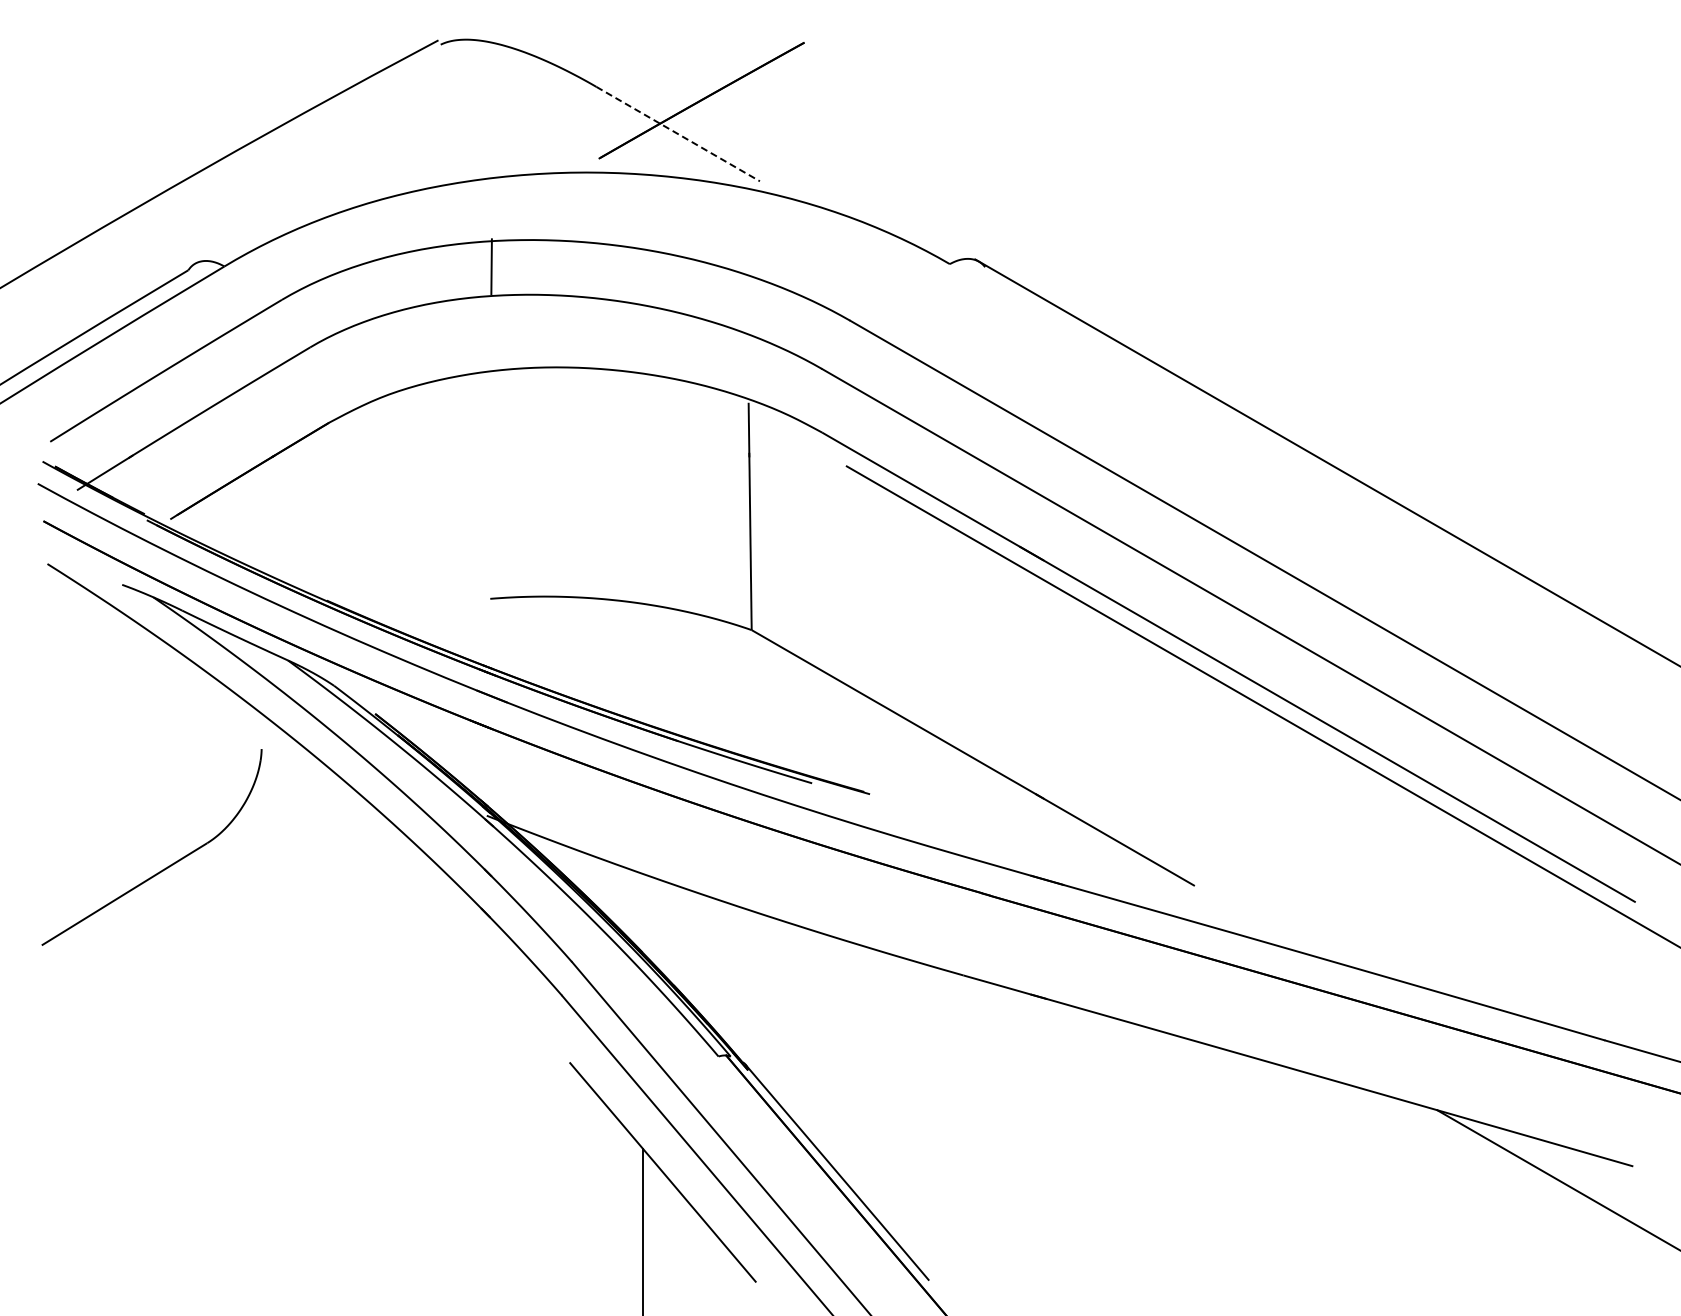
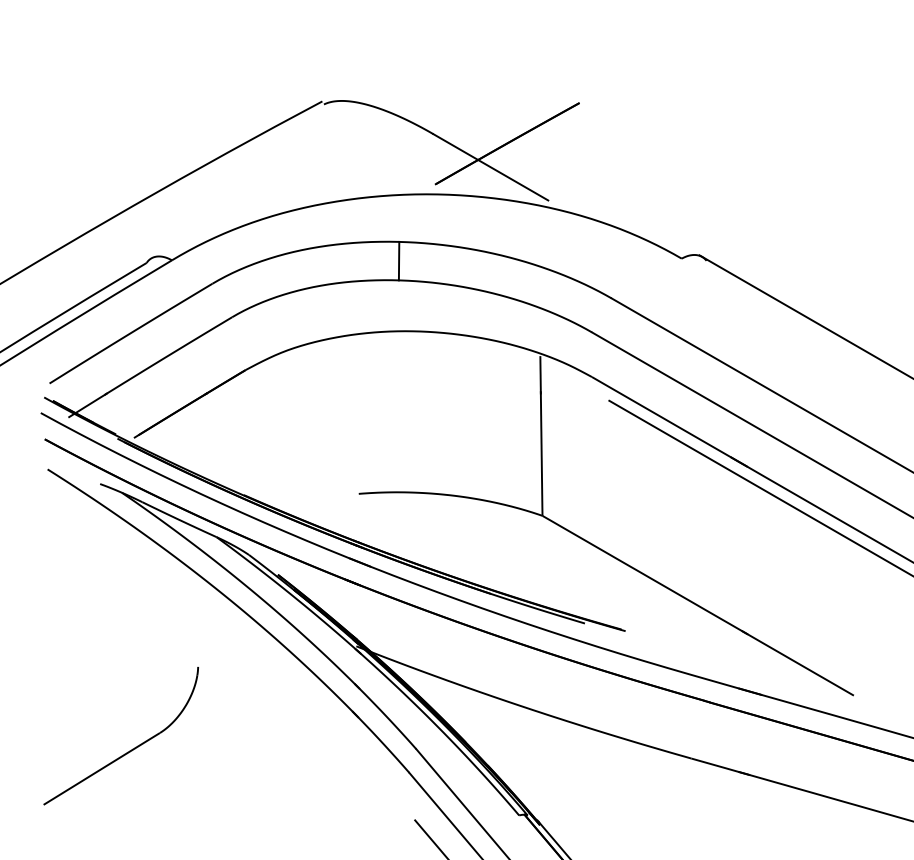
line: (678, 134) -> (491, 167), dashed -> solid
line: (491, 266) -> (399, 261), moved
part: (165, 867) -> (130, 750), moved

